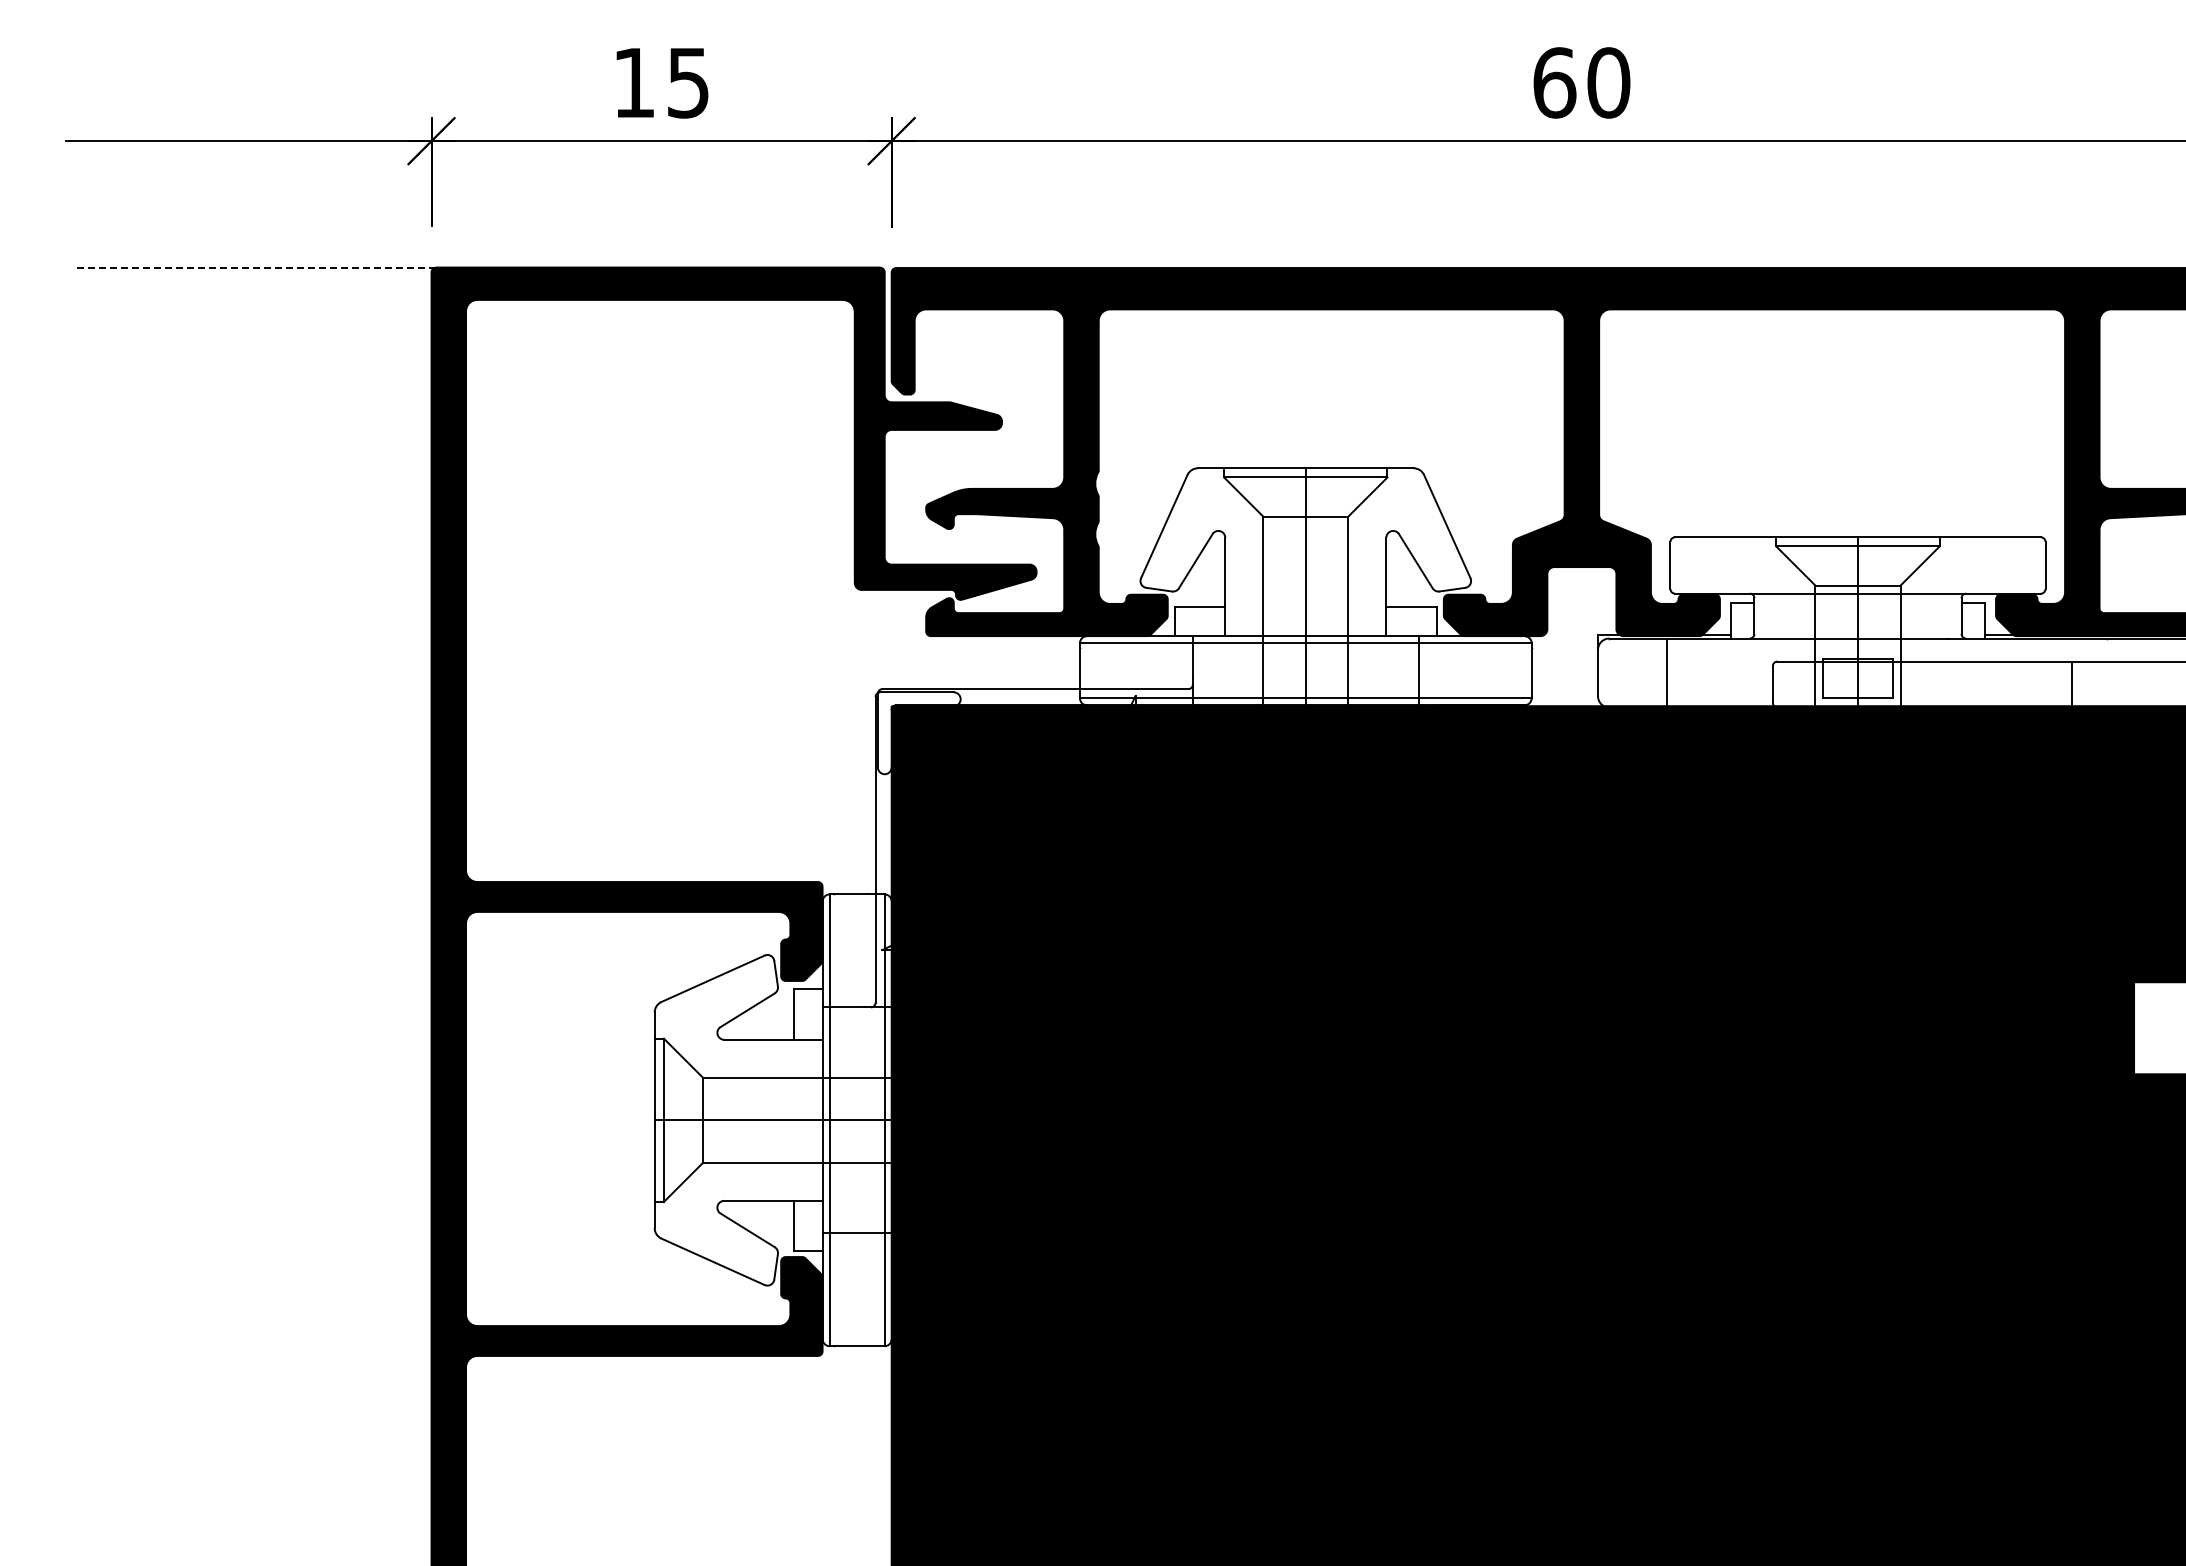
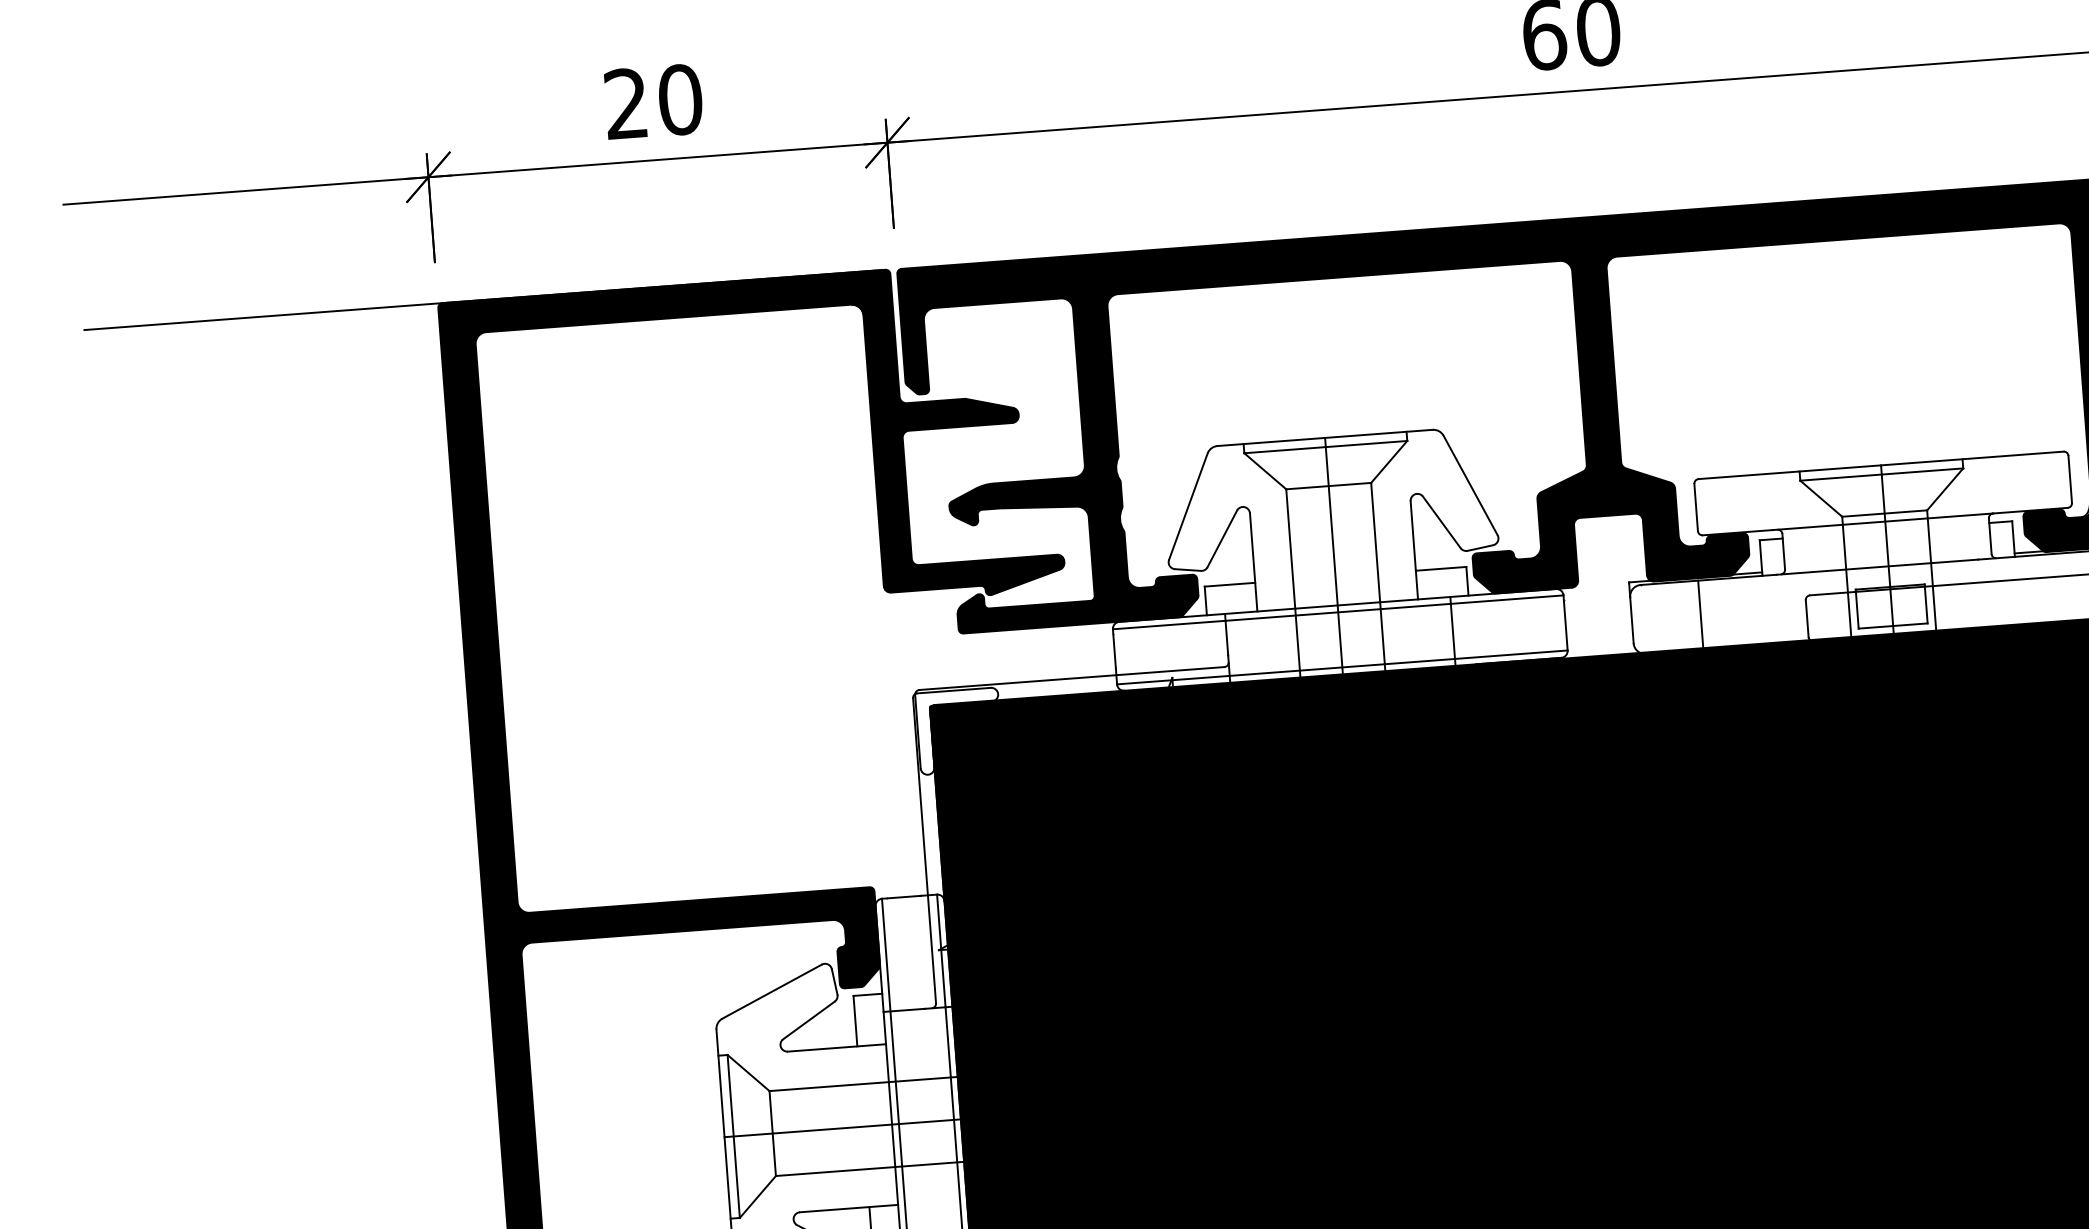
text: (661, 82) -> (653, 101), 15 -> 20
line: (256, 267) -> (263, 316), dashed -> solid

